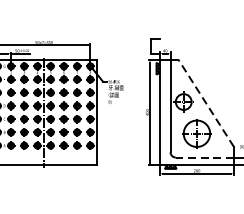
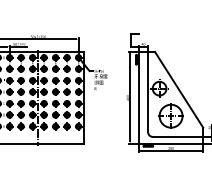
line: (206, 102) -> (179, 89), dashed -> solid
line: (204, 157) -> (177, 136), dashed -> solid

